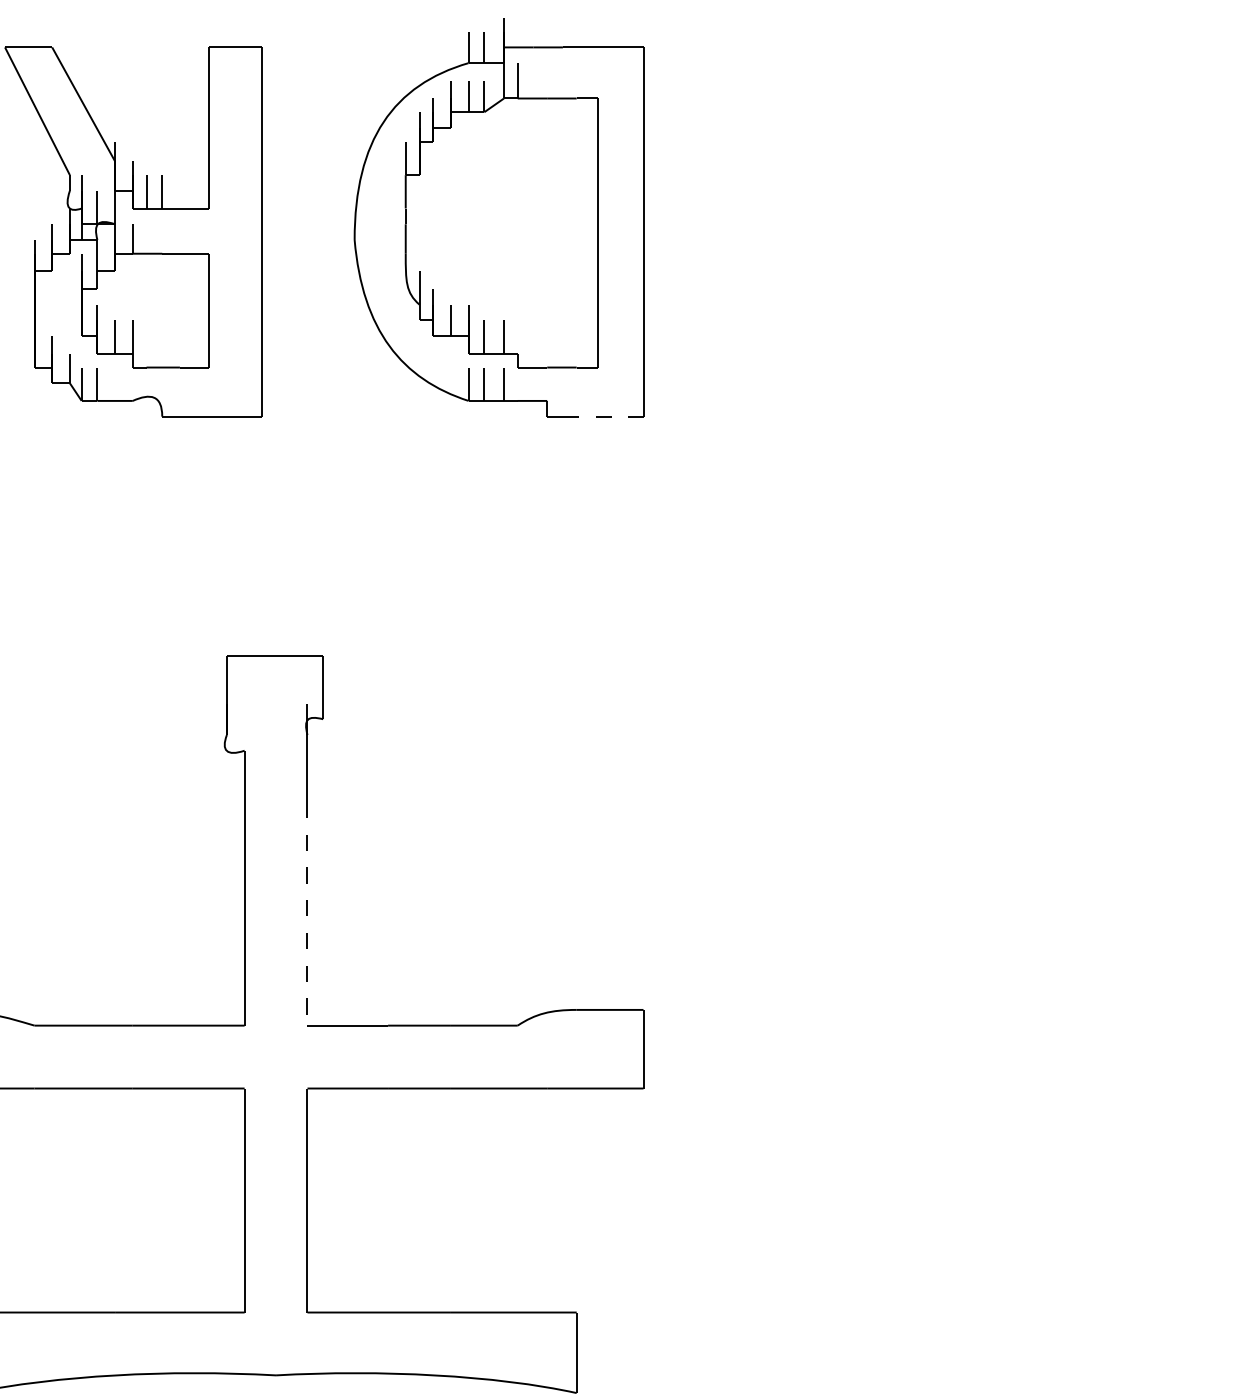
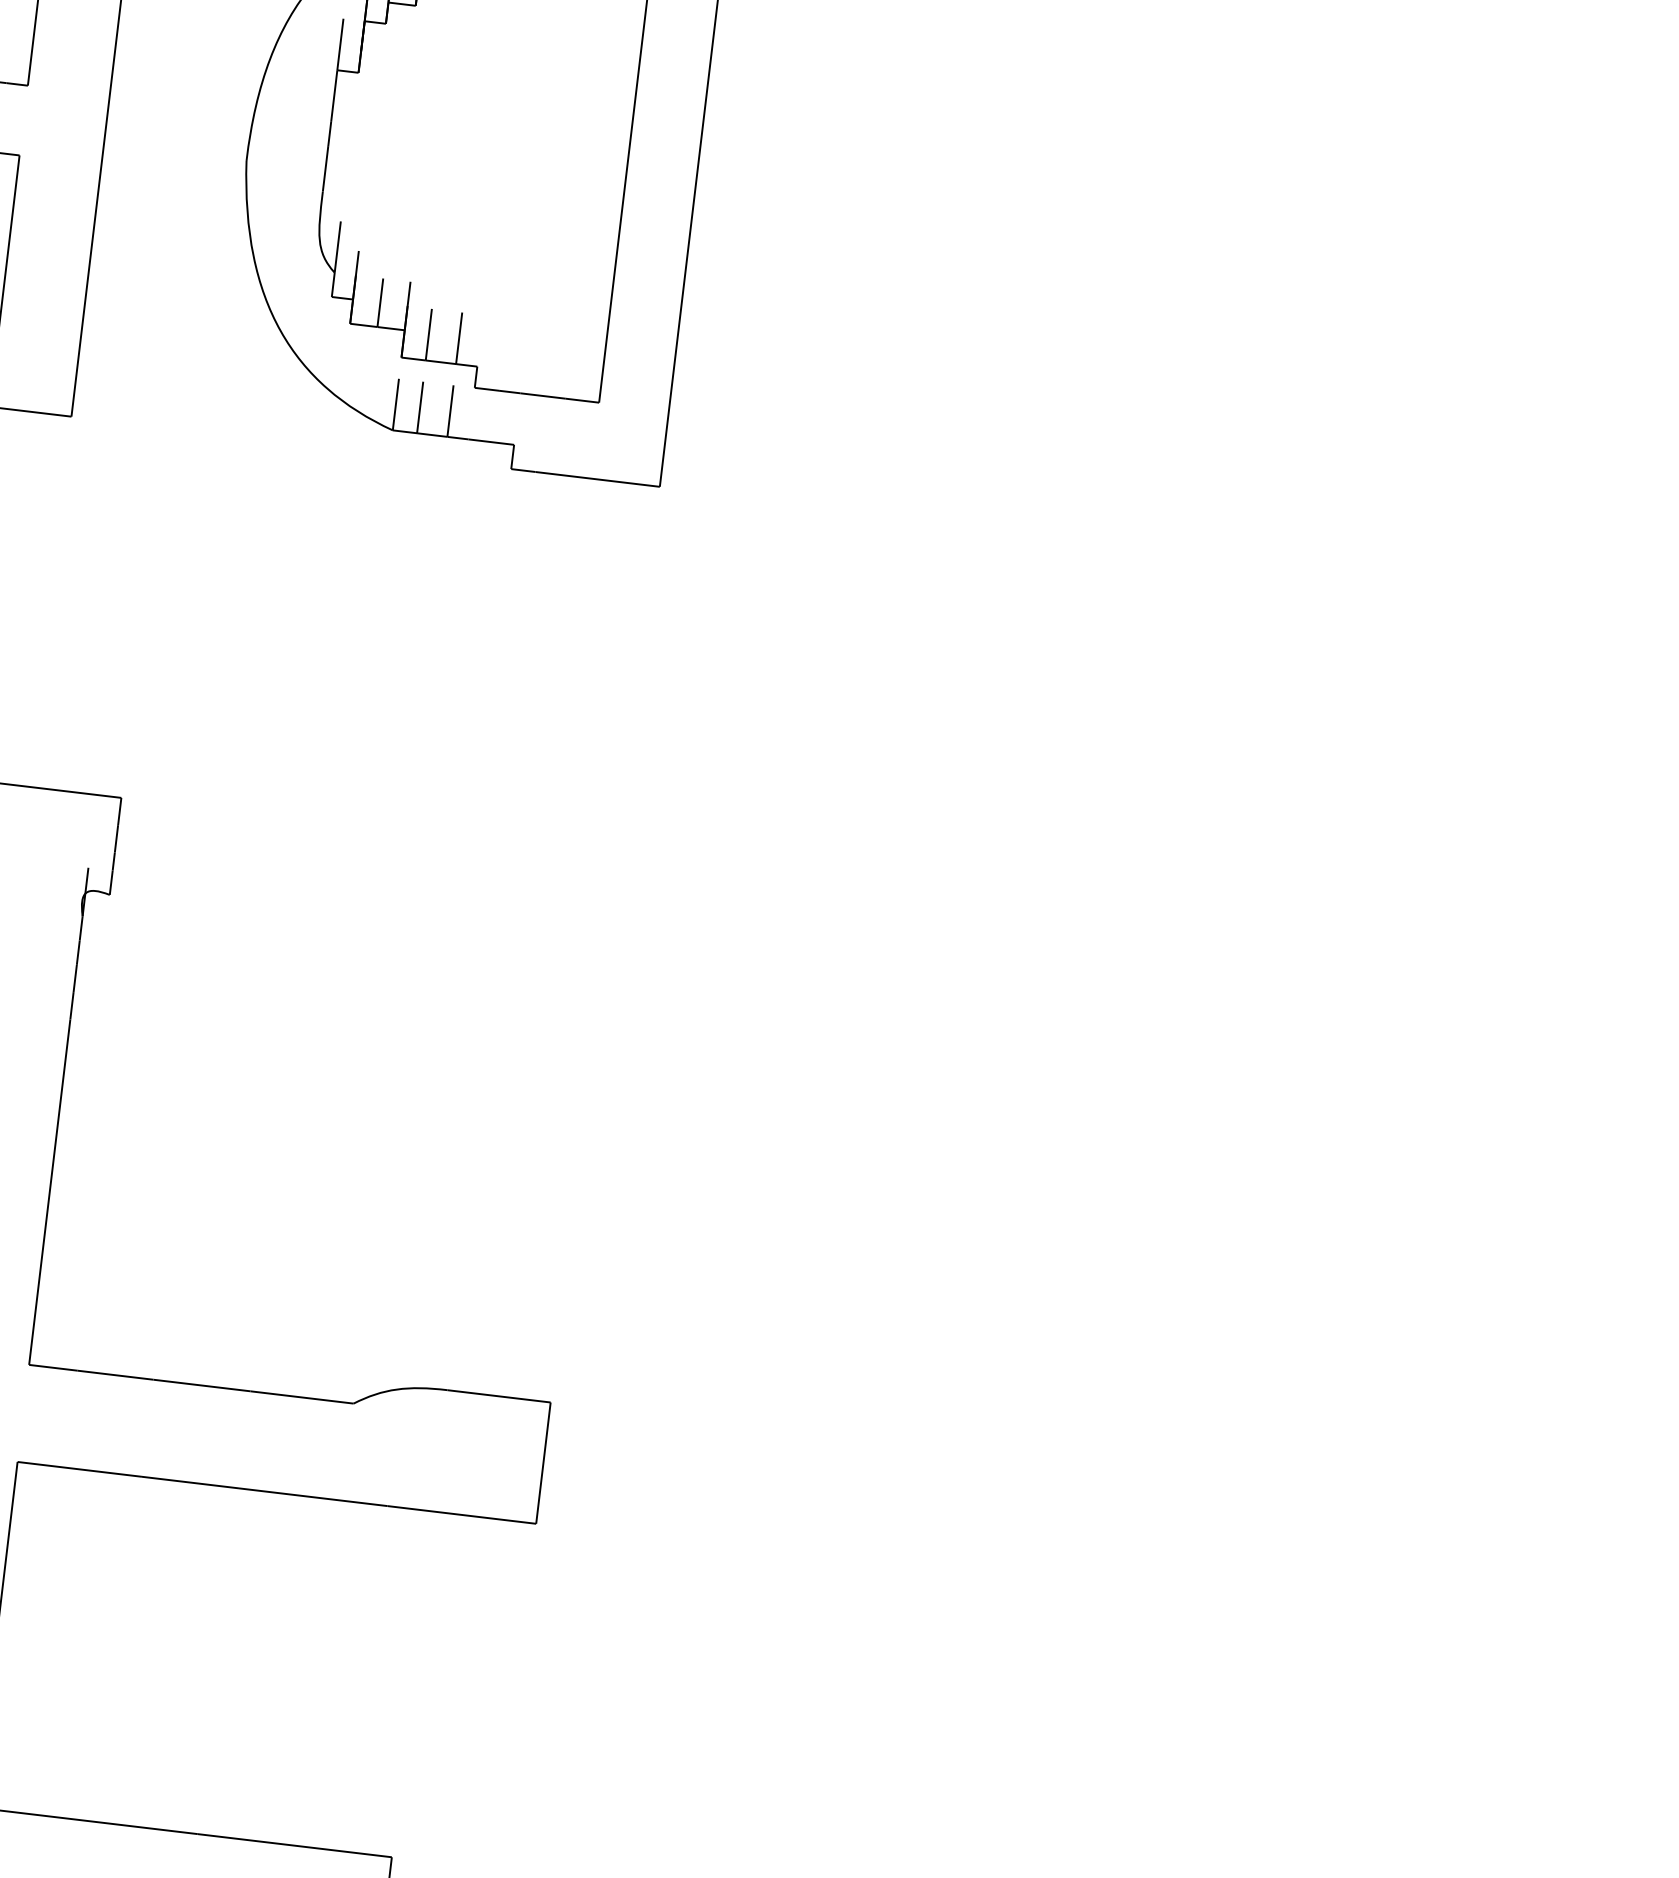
line: (603, 416) -> (598, 479), dashed -> solid
line: (307, 913) -> (49, 1191), dashed -> solid

